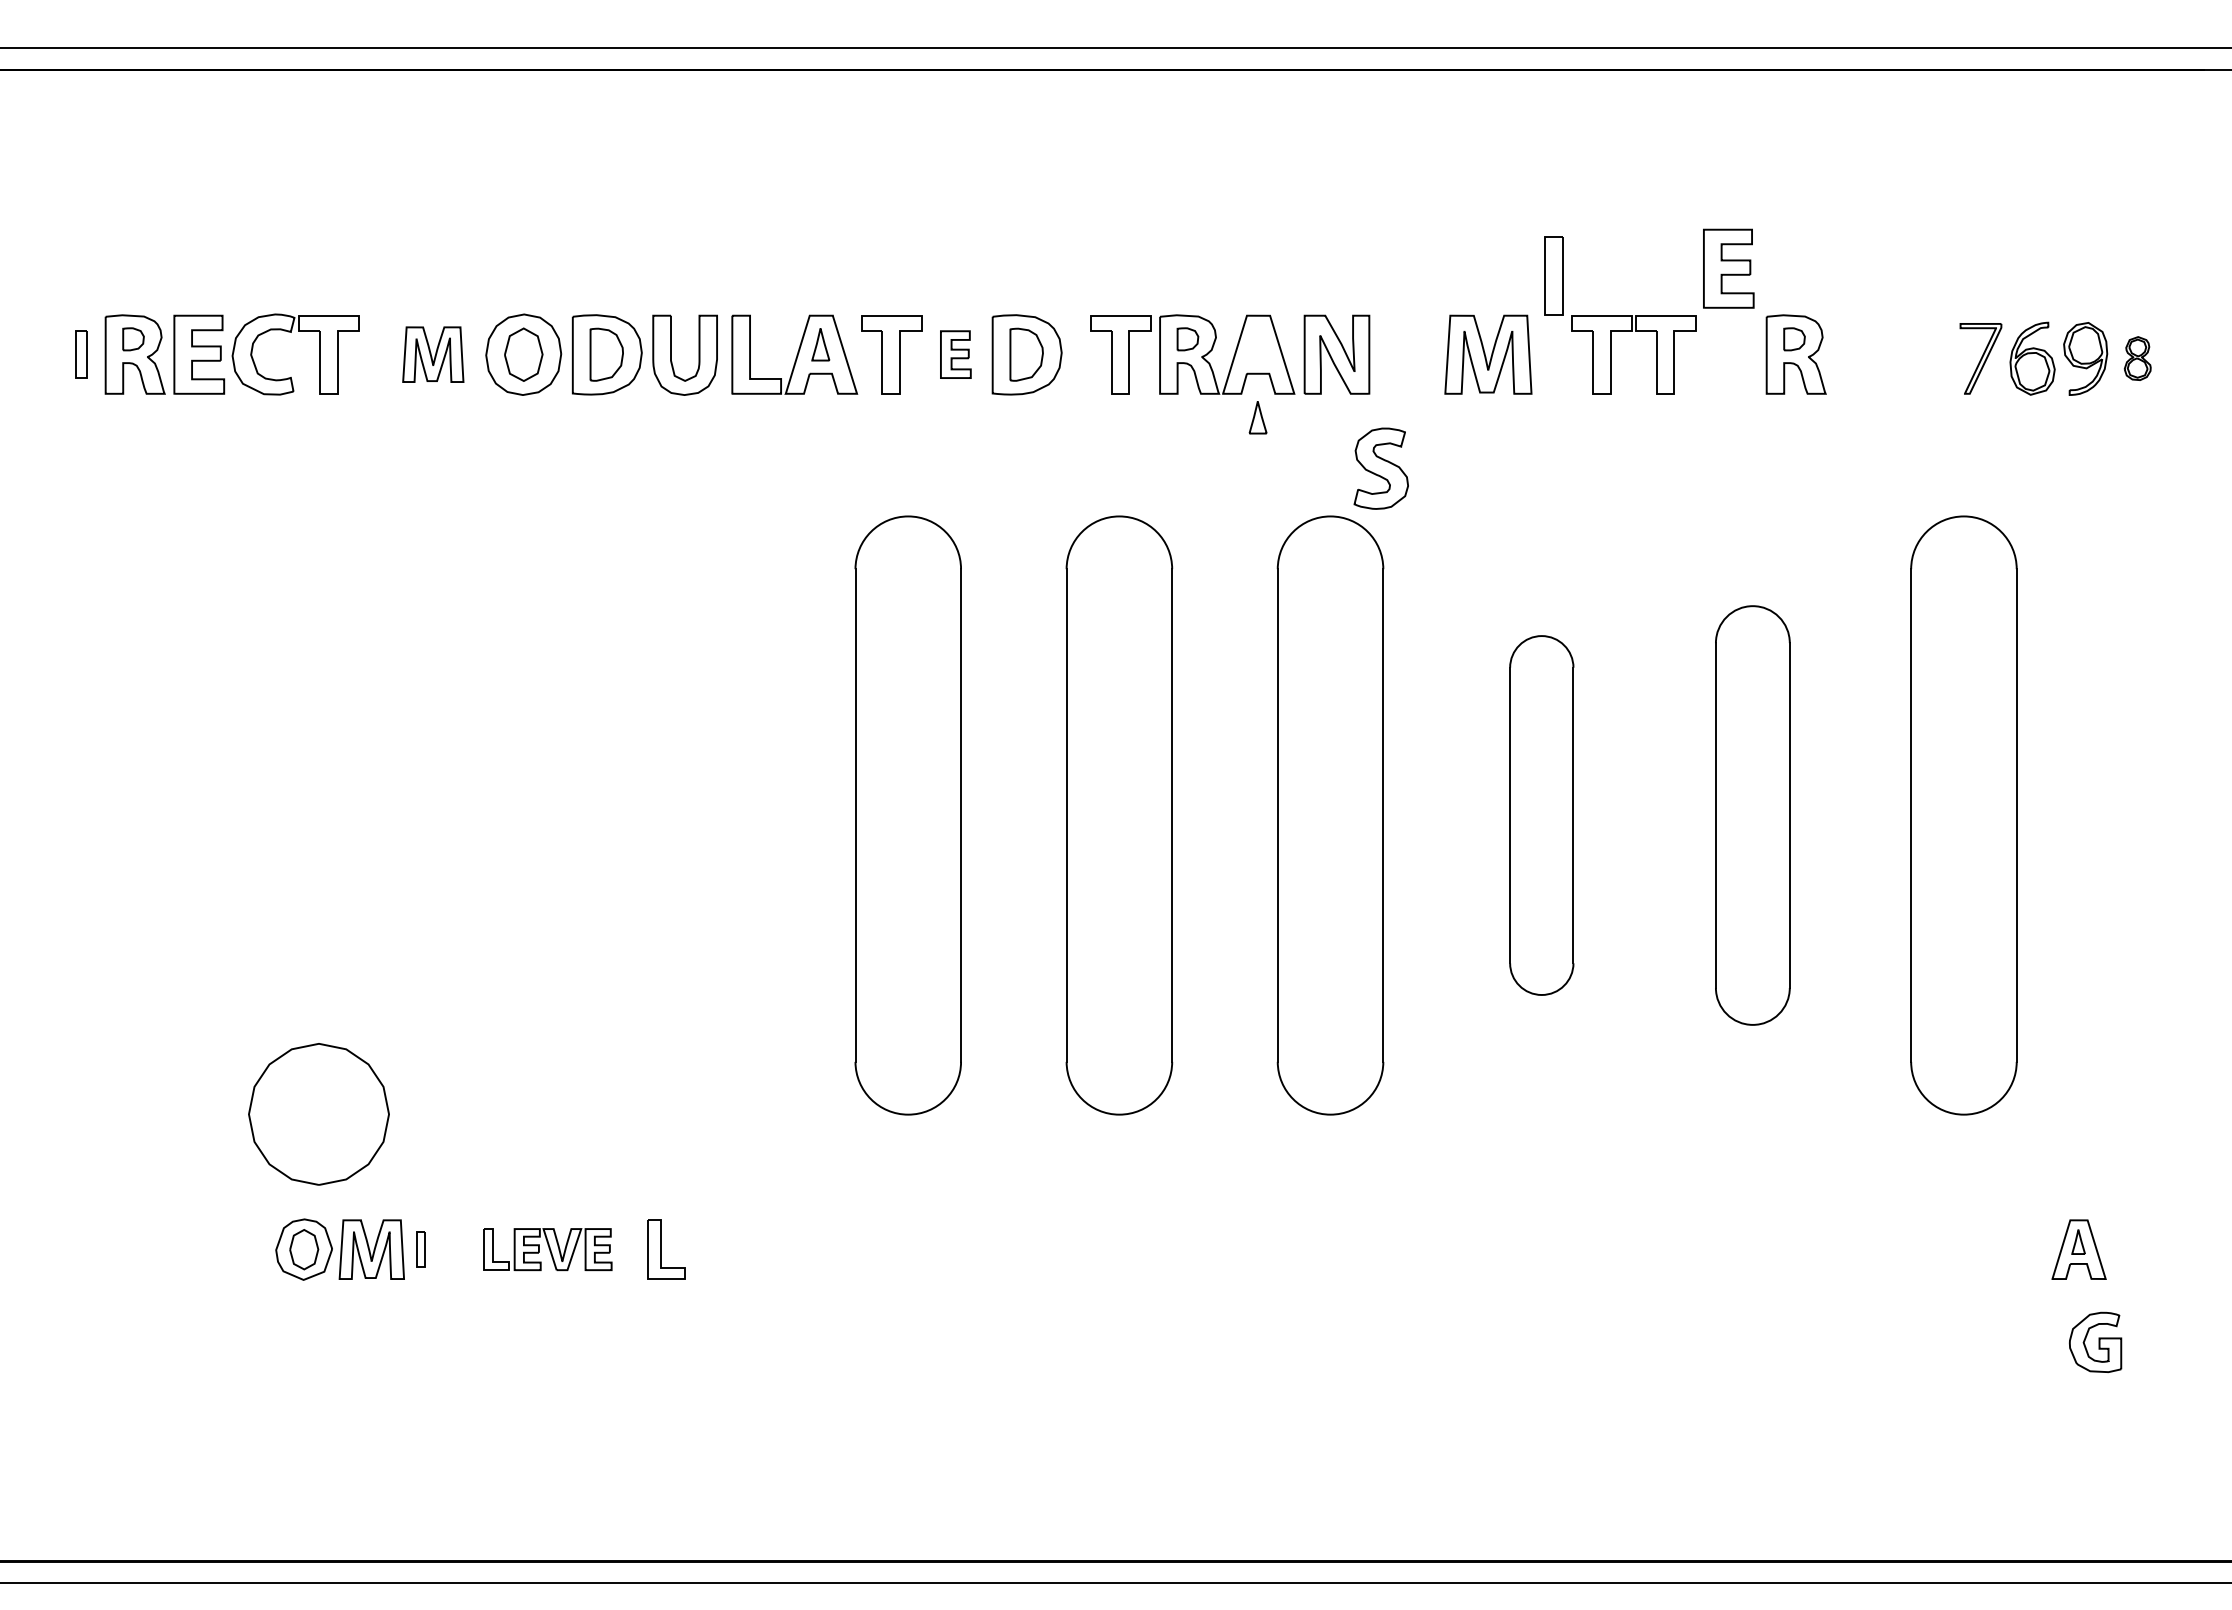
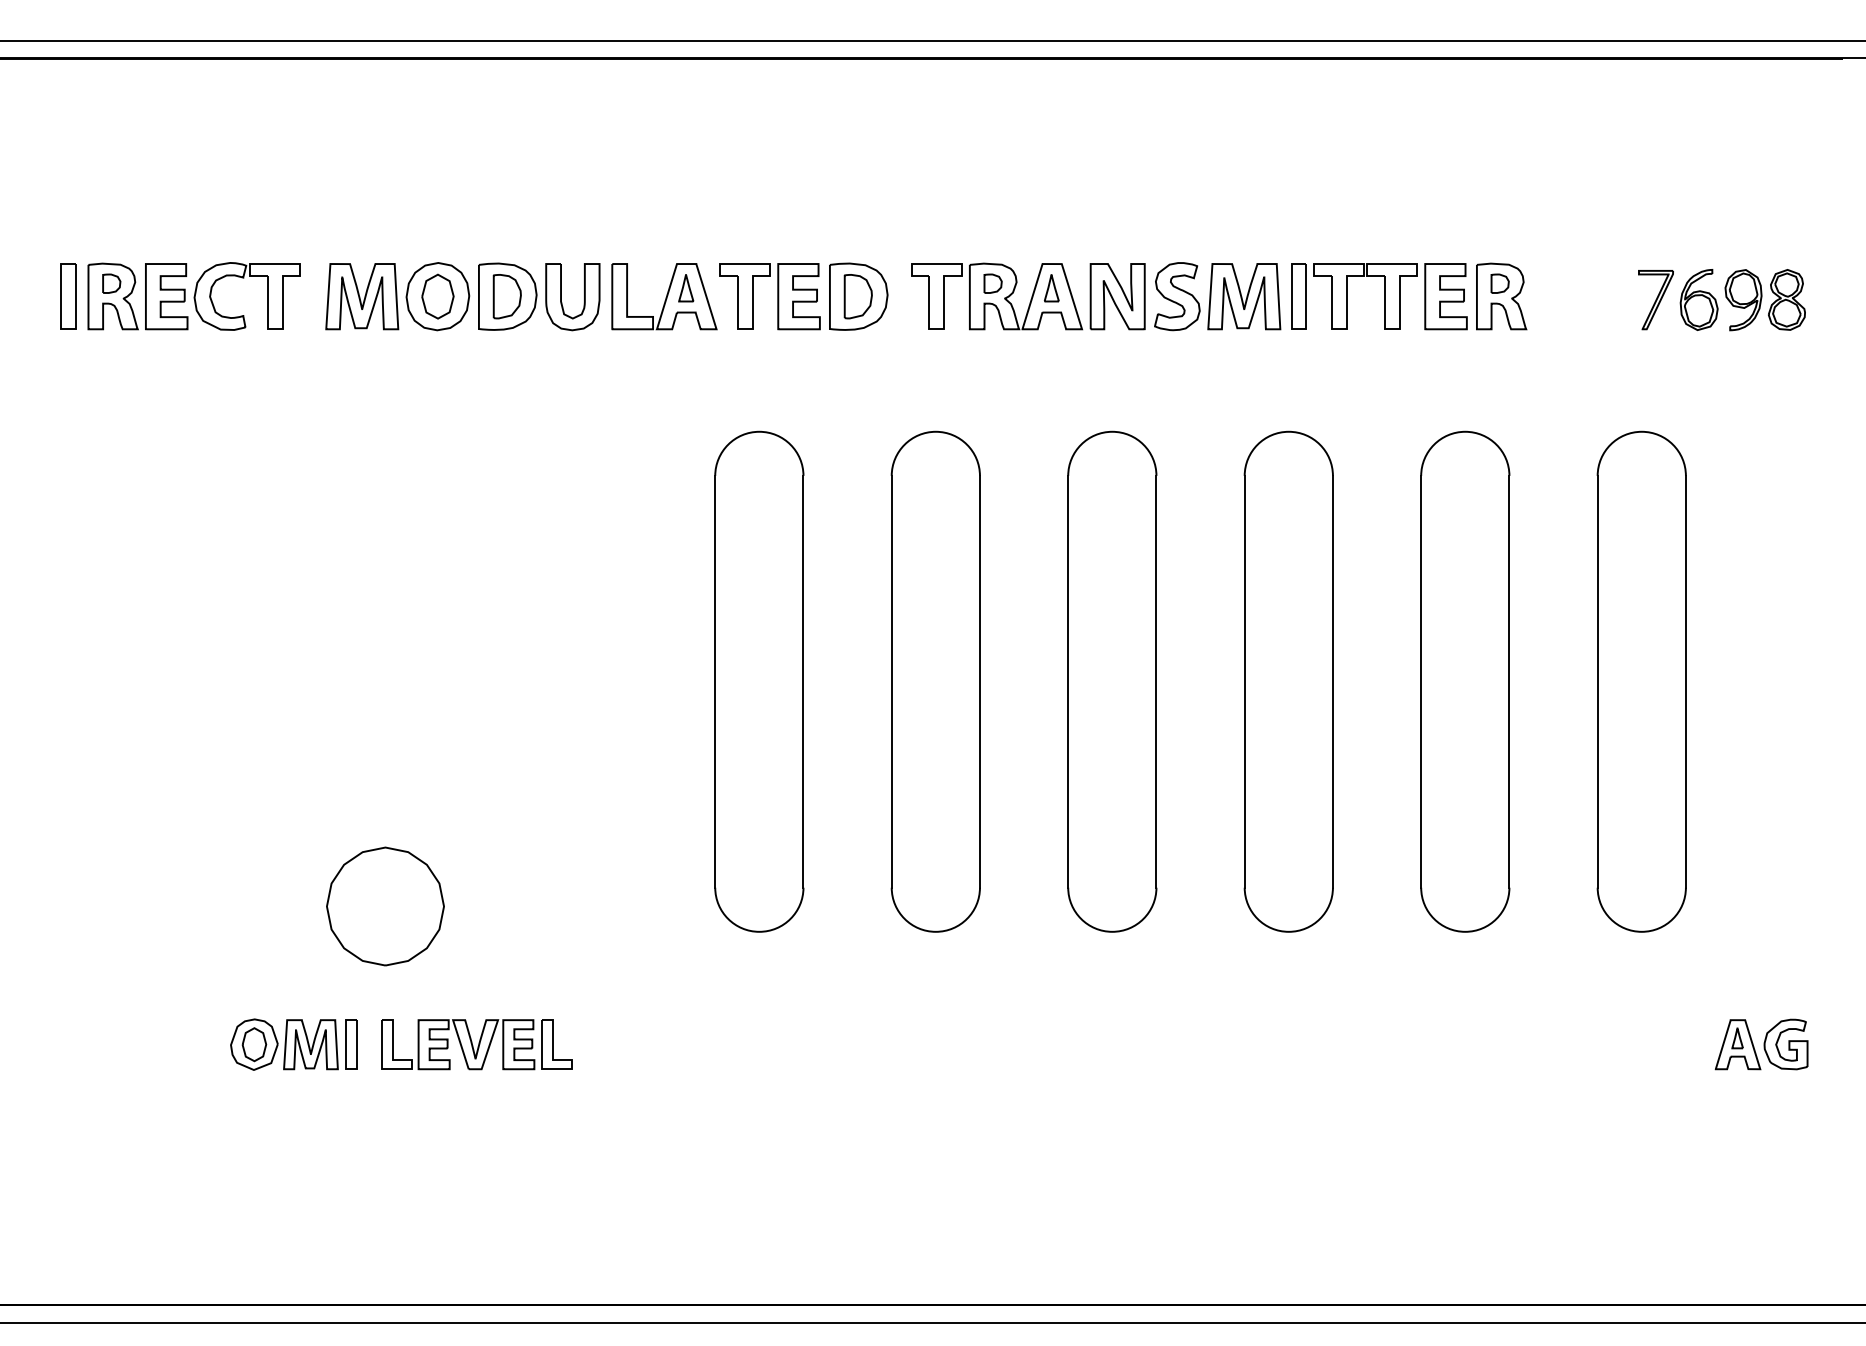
part: (1728, 268) -> (1445, 296), moved
part: (1553, 275) -> (1298, 296), moved
part: (81, 354) -> (68, 296), size x1.67
part: (433, 354) -> (362, 296), size x1.43
part: (955, 354) -> (798, 296), size x1.67
part: (2137, 358) -> (1786, 299), size x1.67
part: (1257, 417) -> (1051, 288), moved
part: (1380, 468) -> (1176, 296), moved
part: (1541, 815) -> (1288, 681), size x1.67
part: (1752, 815) -> (1465, 681), size x1.43
part: (318, 1114) -> (385, 906), moved
part: (420, 1249) -> (351, 1044), size x1.67
part: (547, 1249) -> (457, 1044), size x1.43
part: (2095, 1341) -> (1786, 1043), moved

